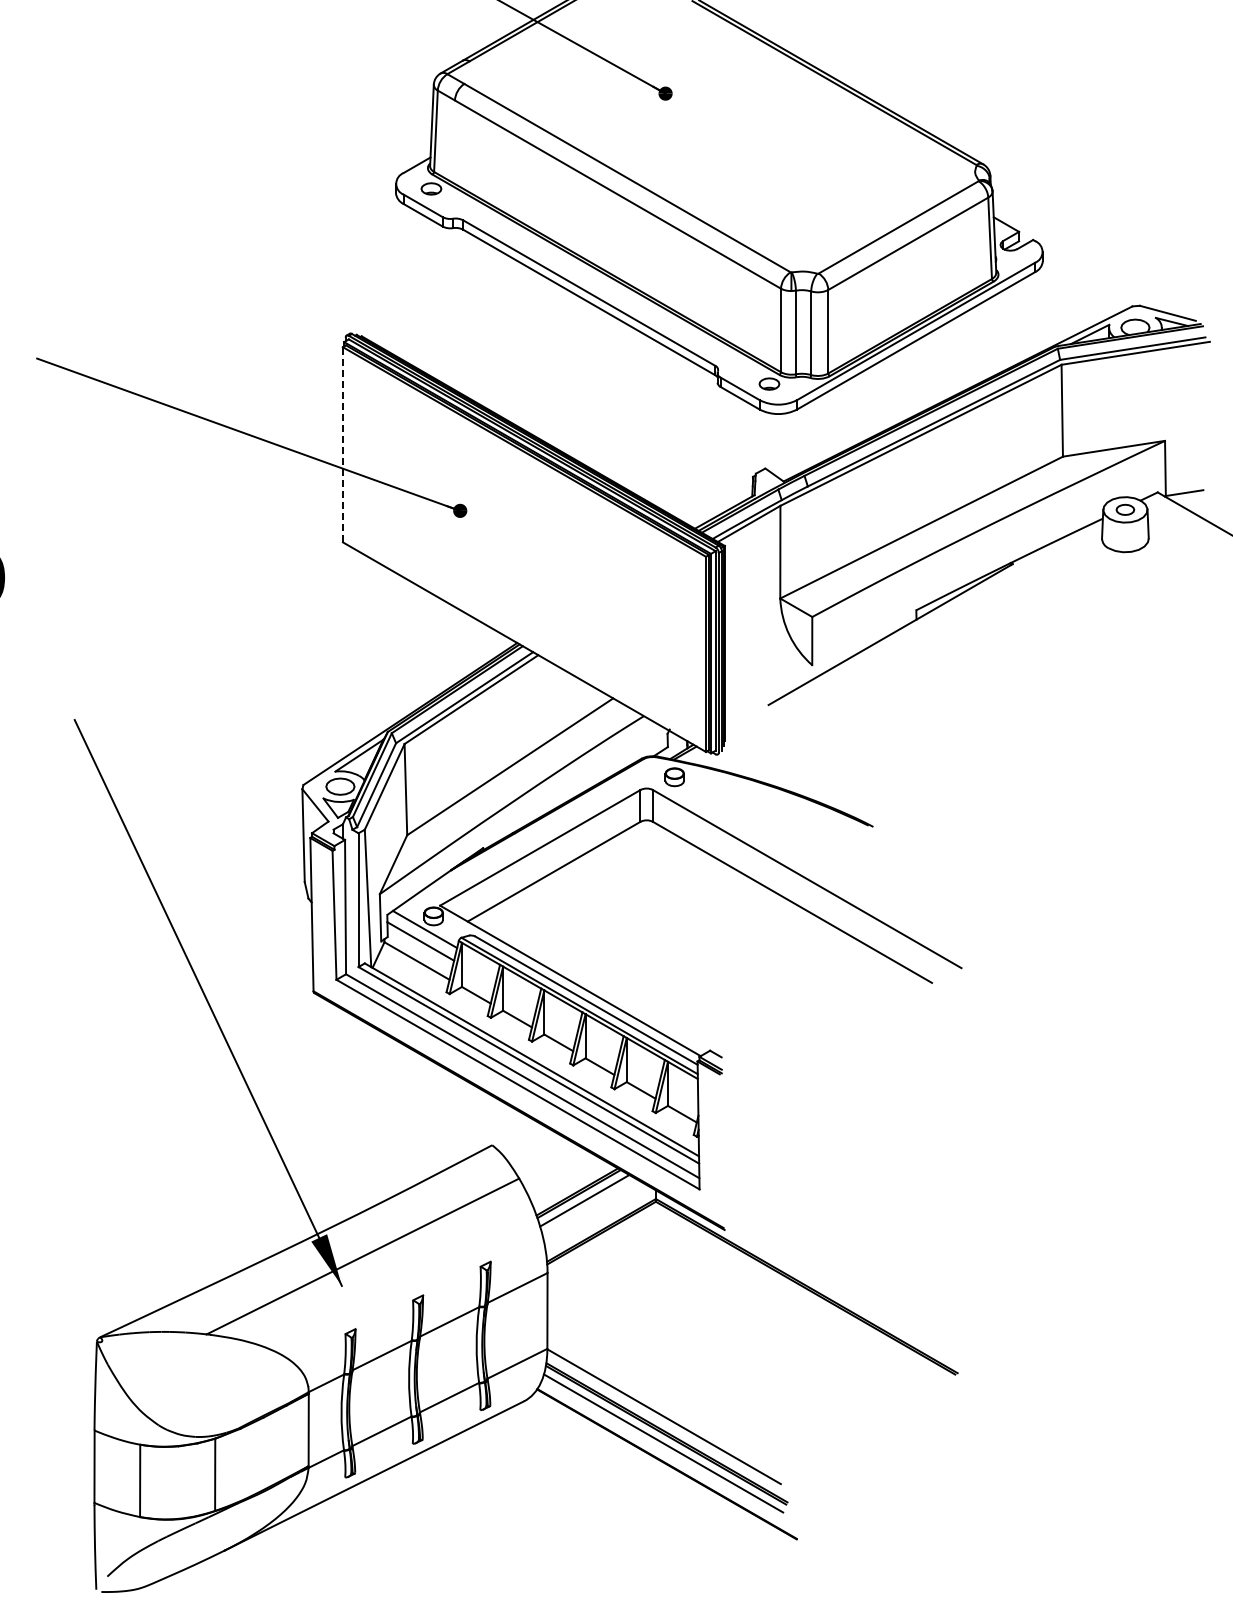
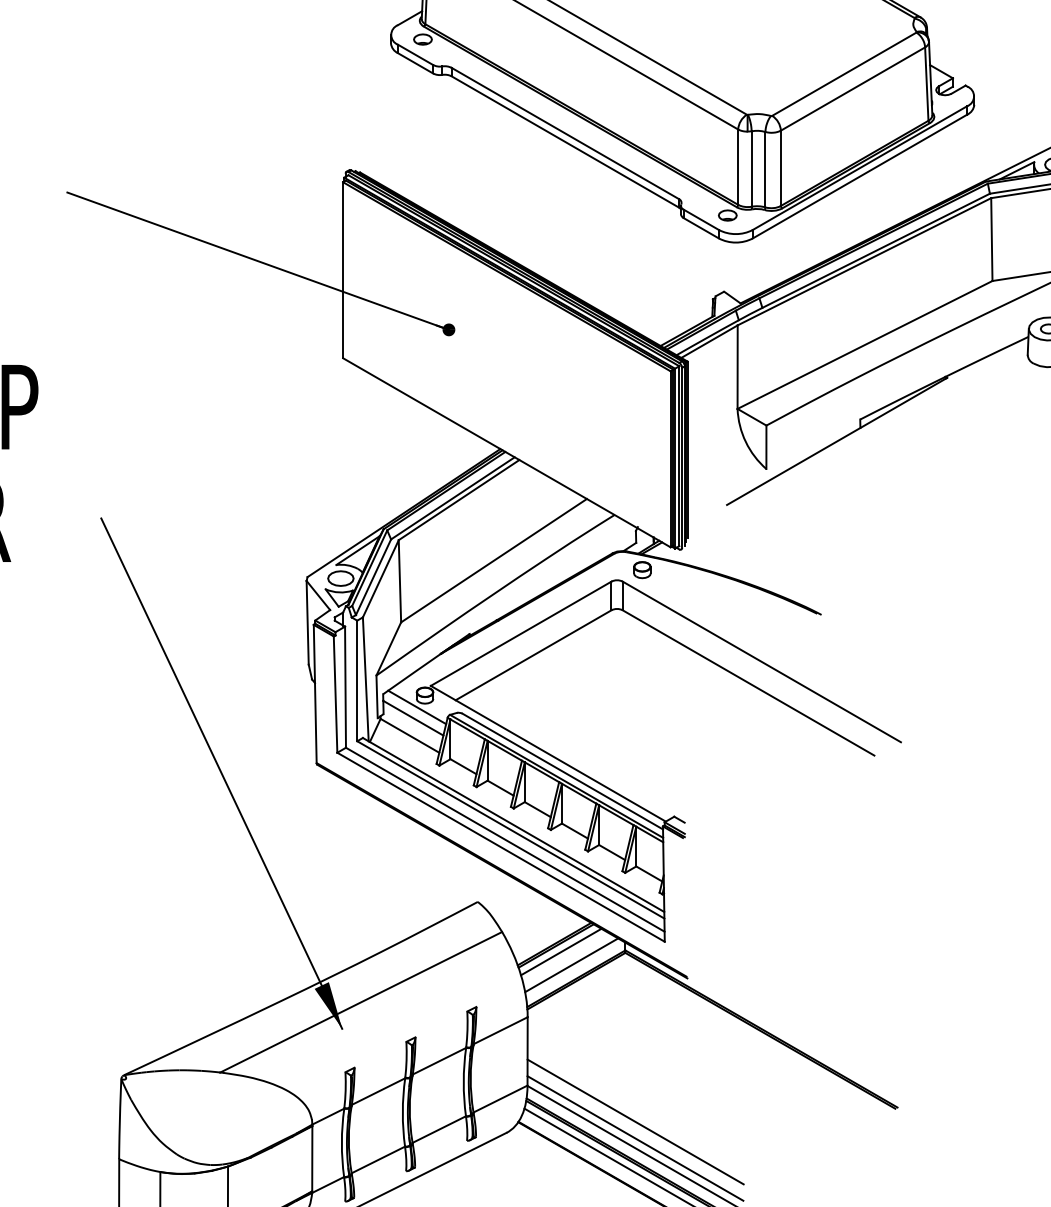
line: (342, 444) -> (342, 270), dashed -> solid
line: (595, 1215) -> (570, 965), added
line: (667, 1389) -> (635, 1122), added
line: (666, 1407) -> (634, 1138), added

